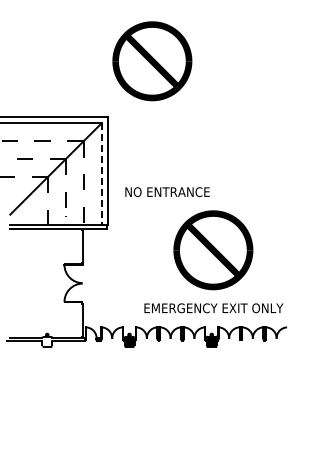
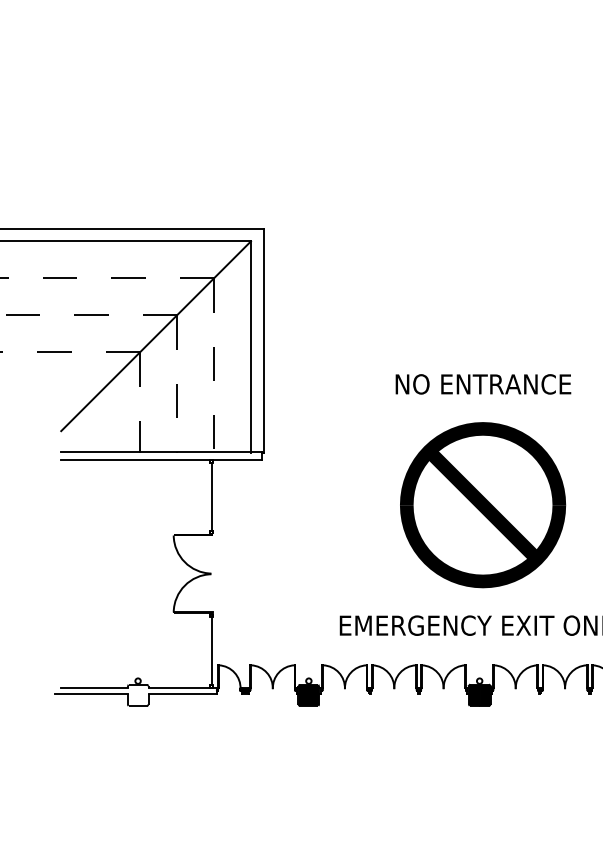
part: (152, 61) -> (356, 113), removed
line: (101, 174) -> (250, 347), dashed -> solid
text: (167, 191) -> (483, 383), moved

